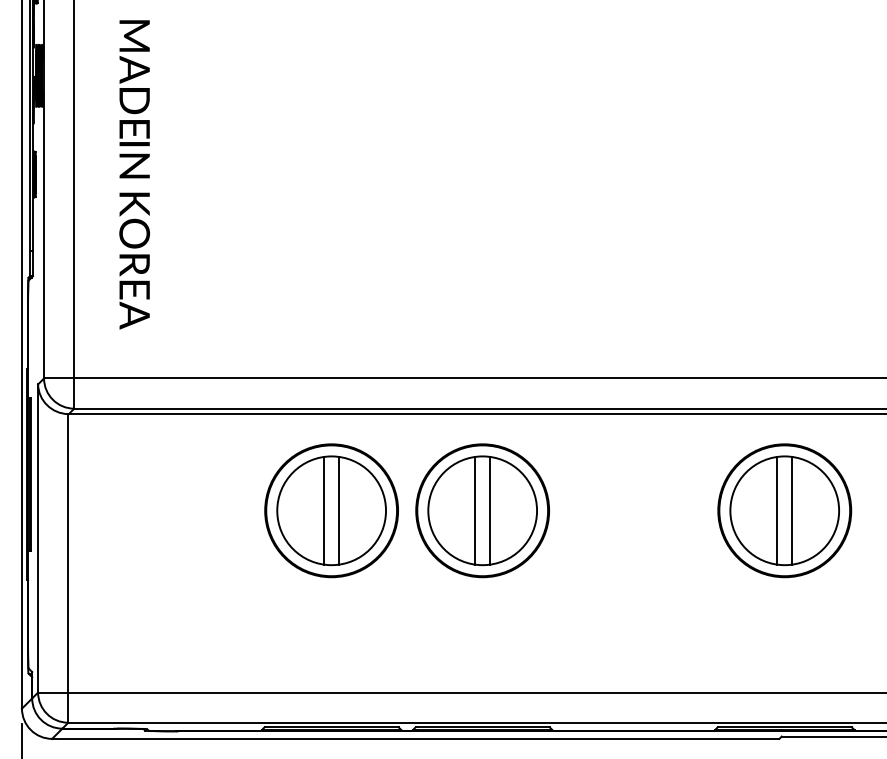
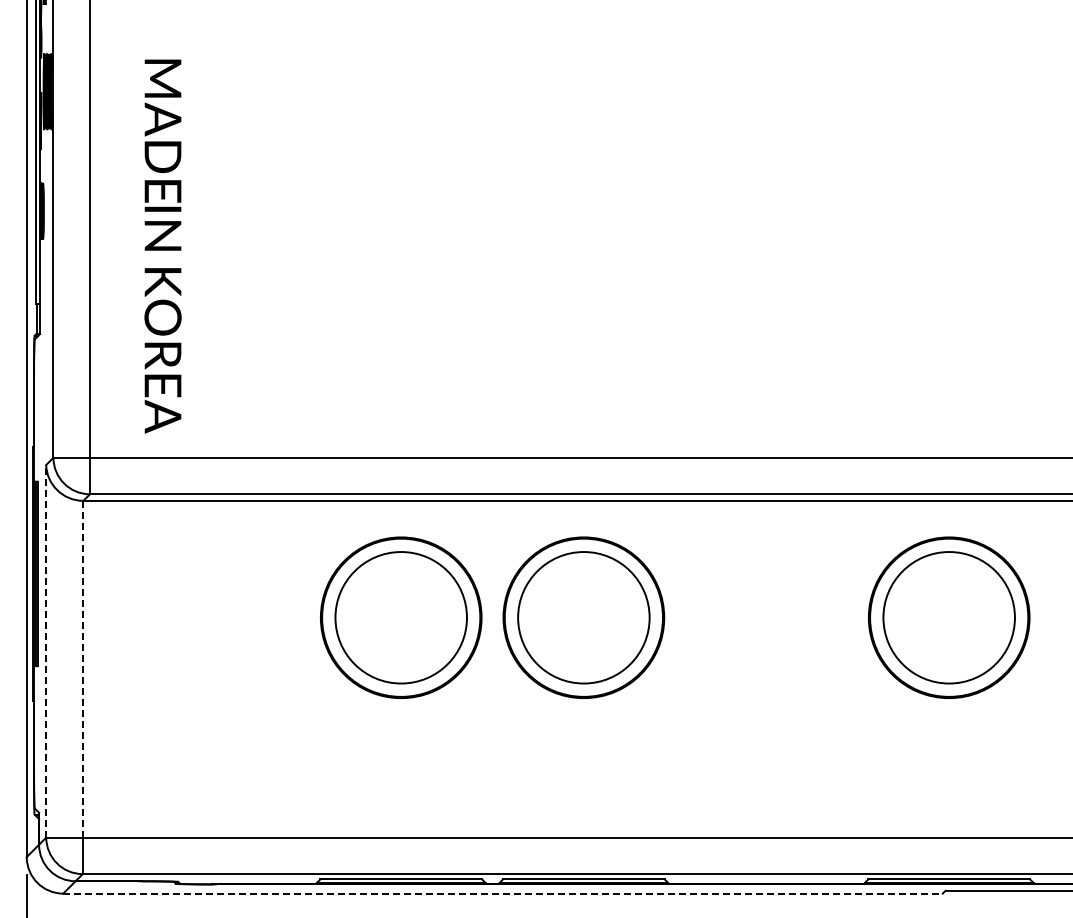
text: (134, 174) -> (162, 246), moved
line: (324, 510) -> (392, 617), removed
line: (339, 510) -> (410, 617), removed
line: (474, 510) -> (574, 617), removed
line: (490, 510) -> (593, 617), removed
line: (777, 510) -> (940, 617), removed
line: (792, 510) -> (958, 617), removed
line: (38, 537) -> (46, 650), solid -> dashed
line: (68, 553) -> (82, 669), solid -> dashed
line: (415, 738) -> (502, 893), solid -> dashed

